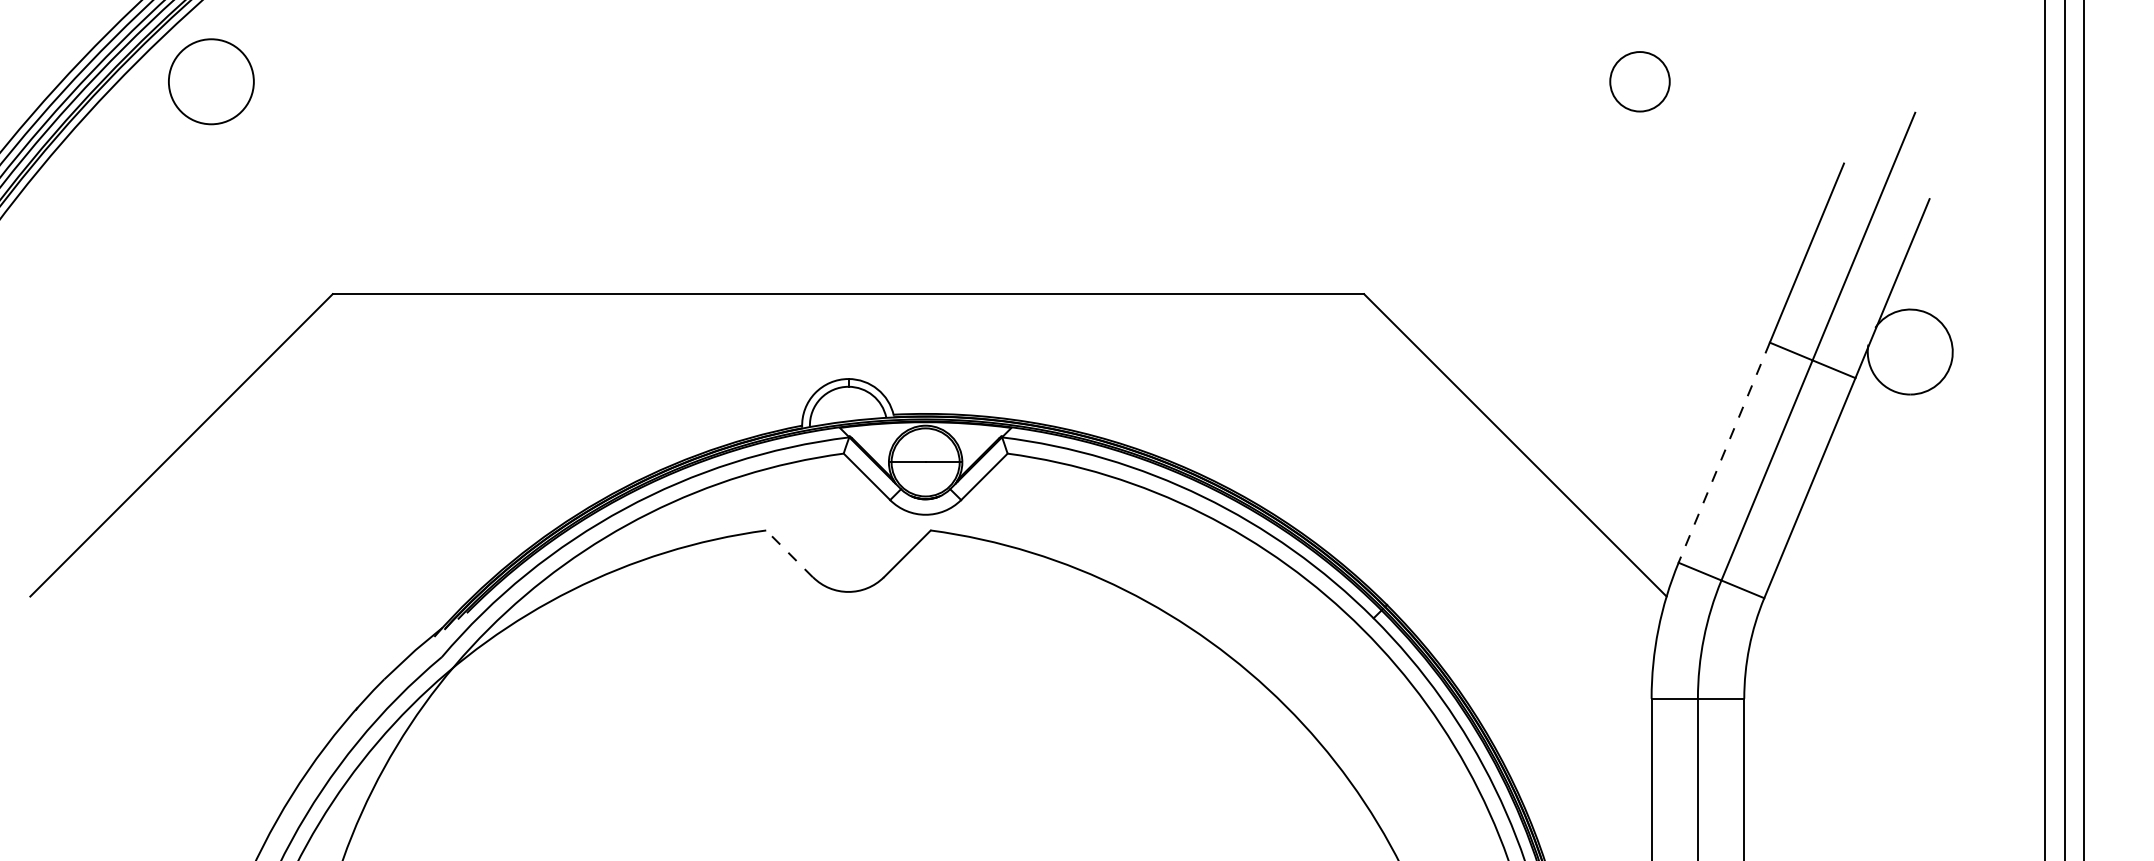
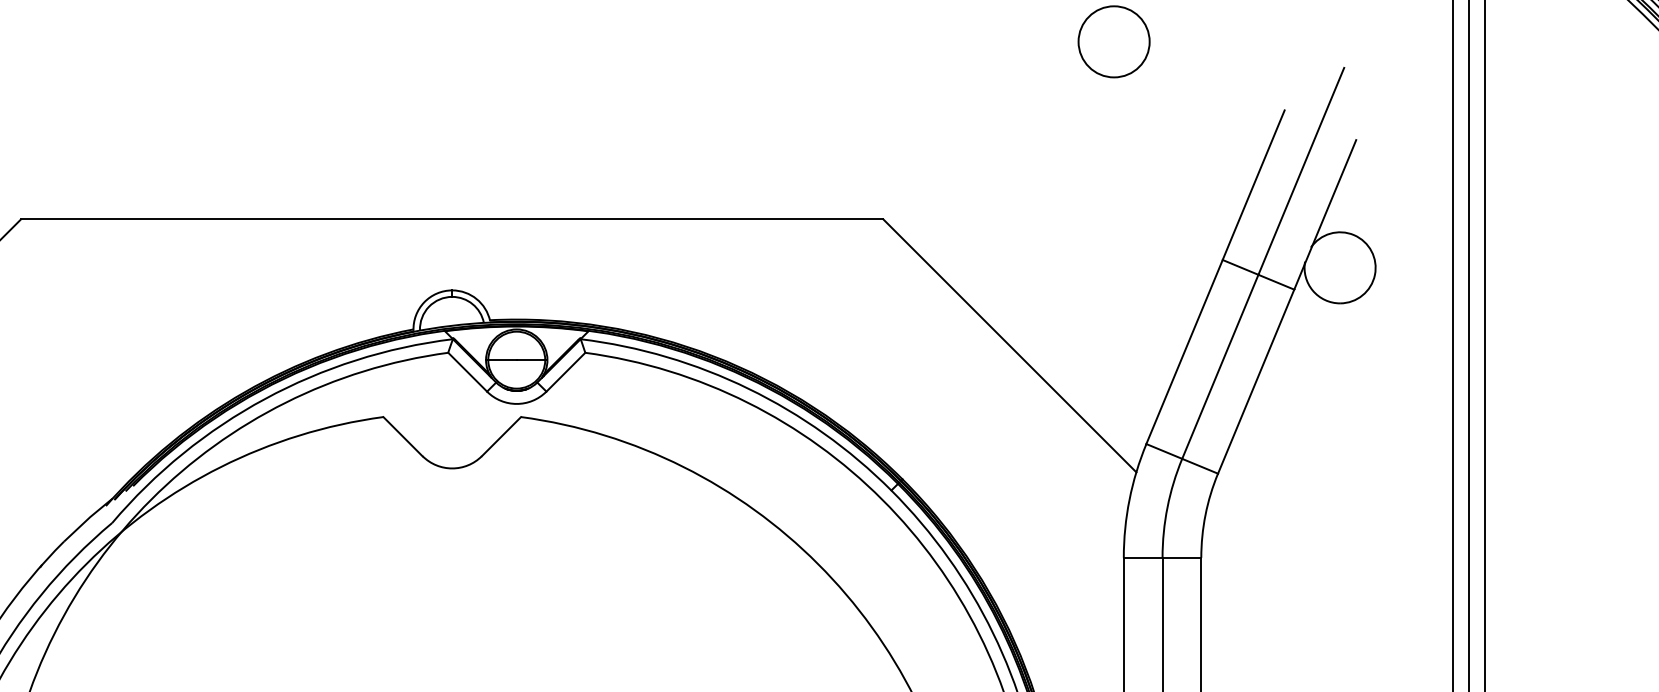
circle: (1639, 81) -> (1113, 41), size x1.43
line: (1724, 453) -> (1184, 352), dashed -> solid
line: (789, 553) -> (402, 436), dashed -> solid

